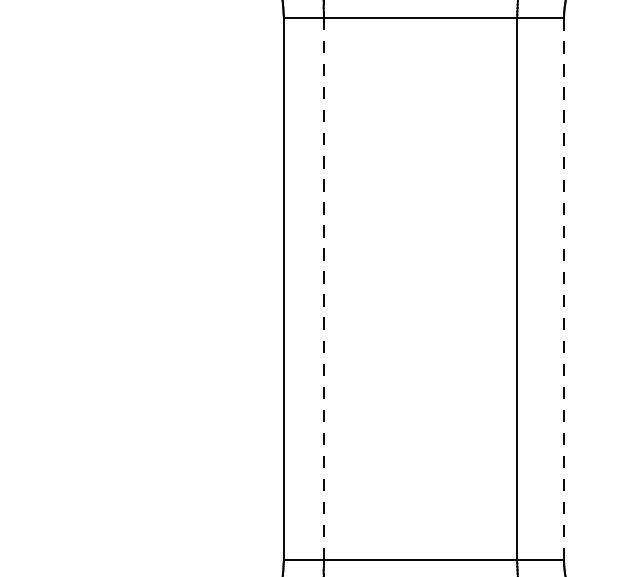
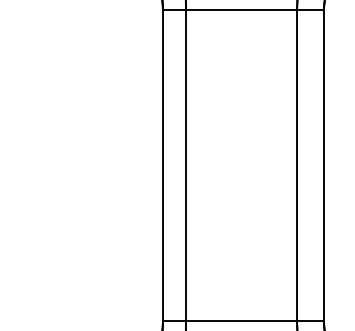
line: (324, 288) -> (186, 165), dashed -> solid
line: (563, 290) -> (323, 166), dashed -> solid

